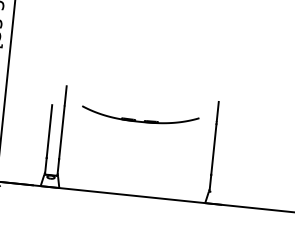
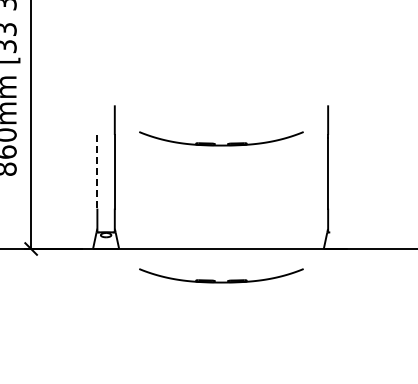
line: (49, 131) -> (97, 171), solid -> dashed
part: (130, 214) -> (221, 275), added

